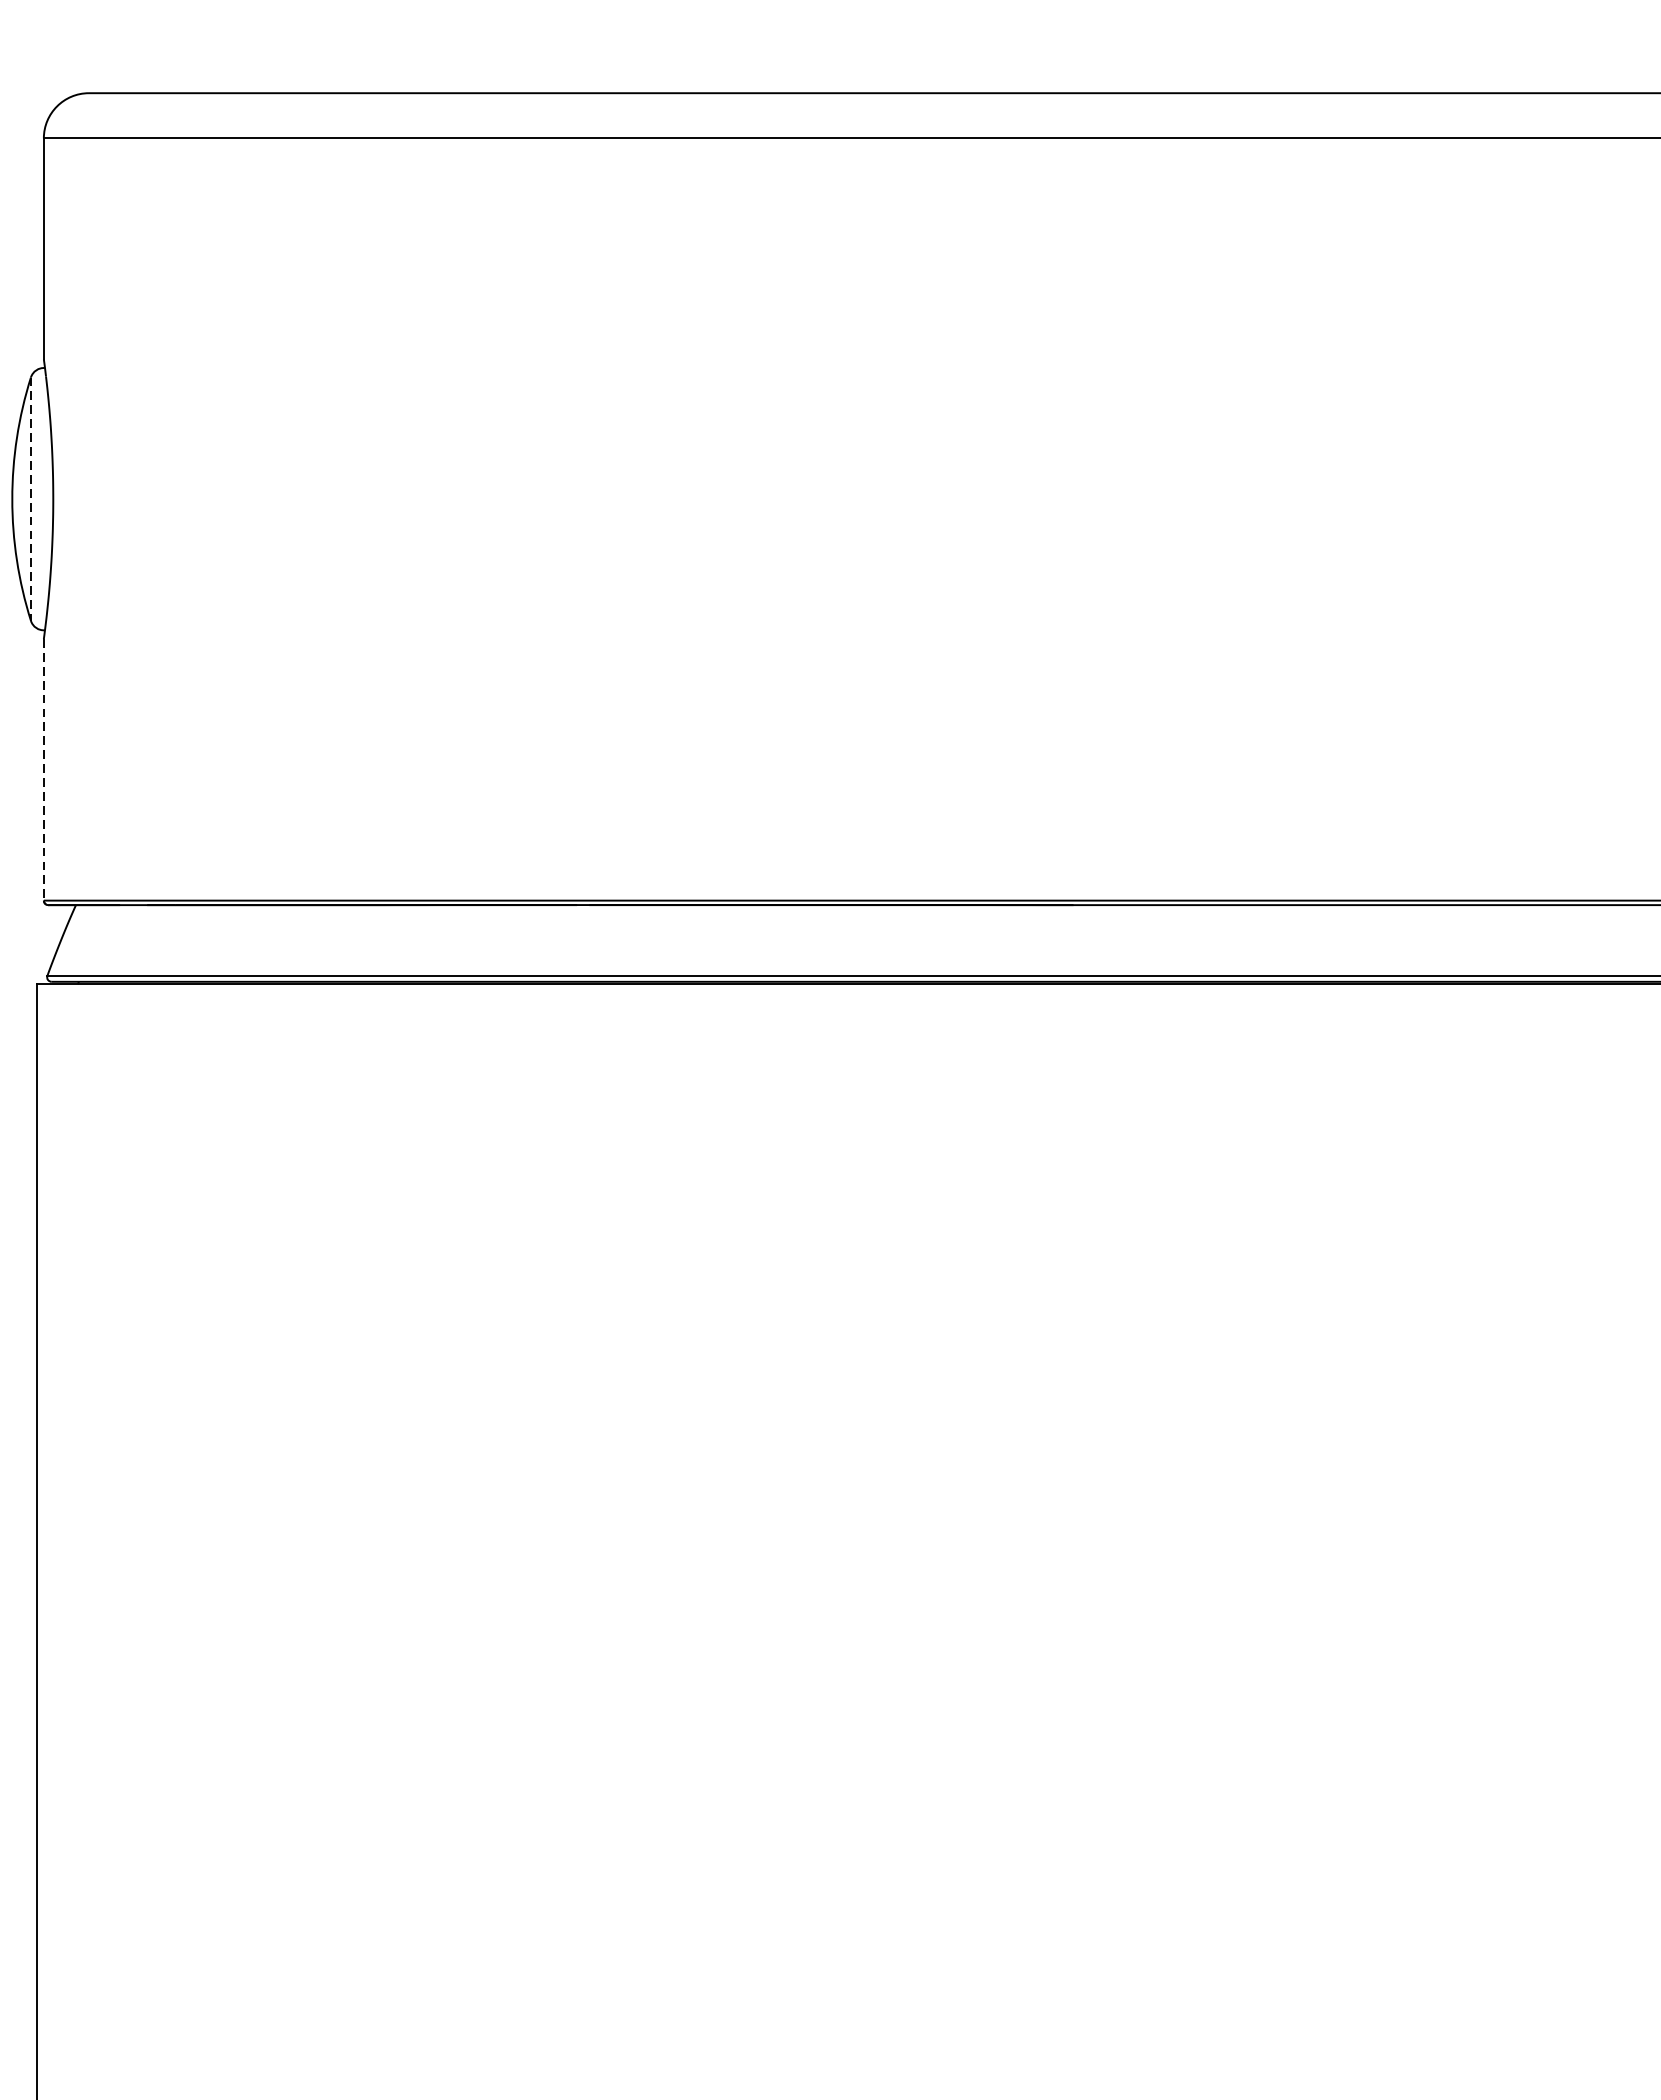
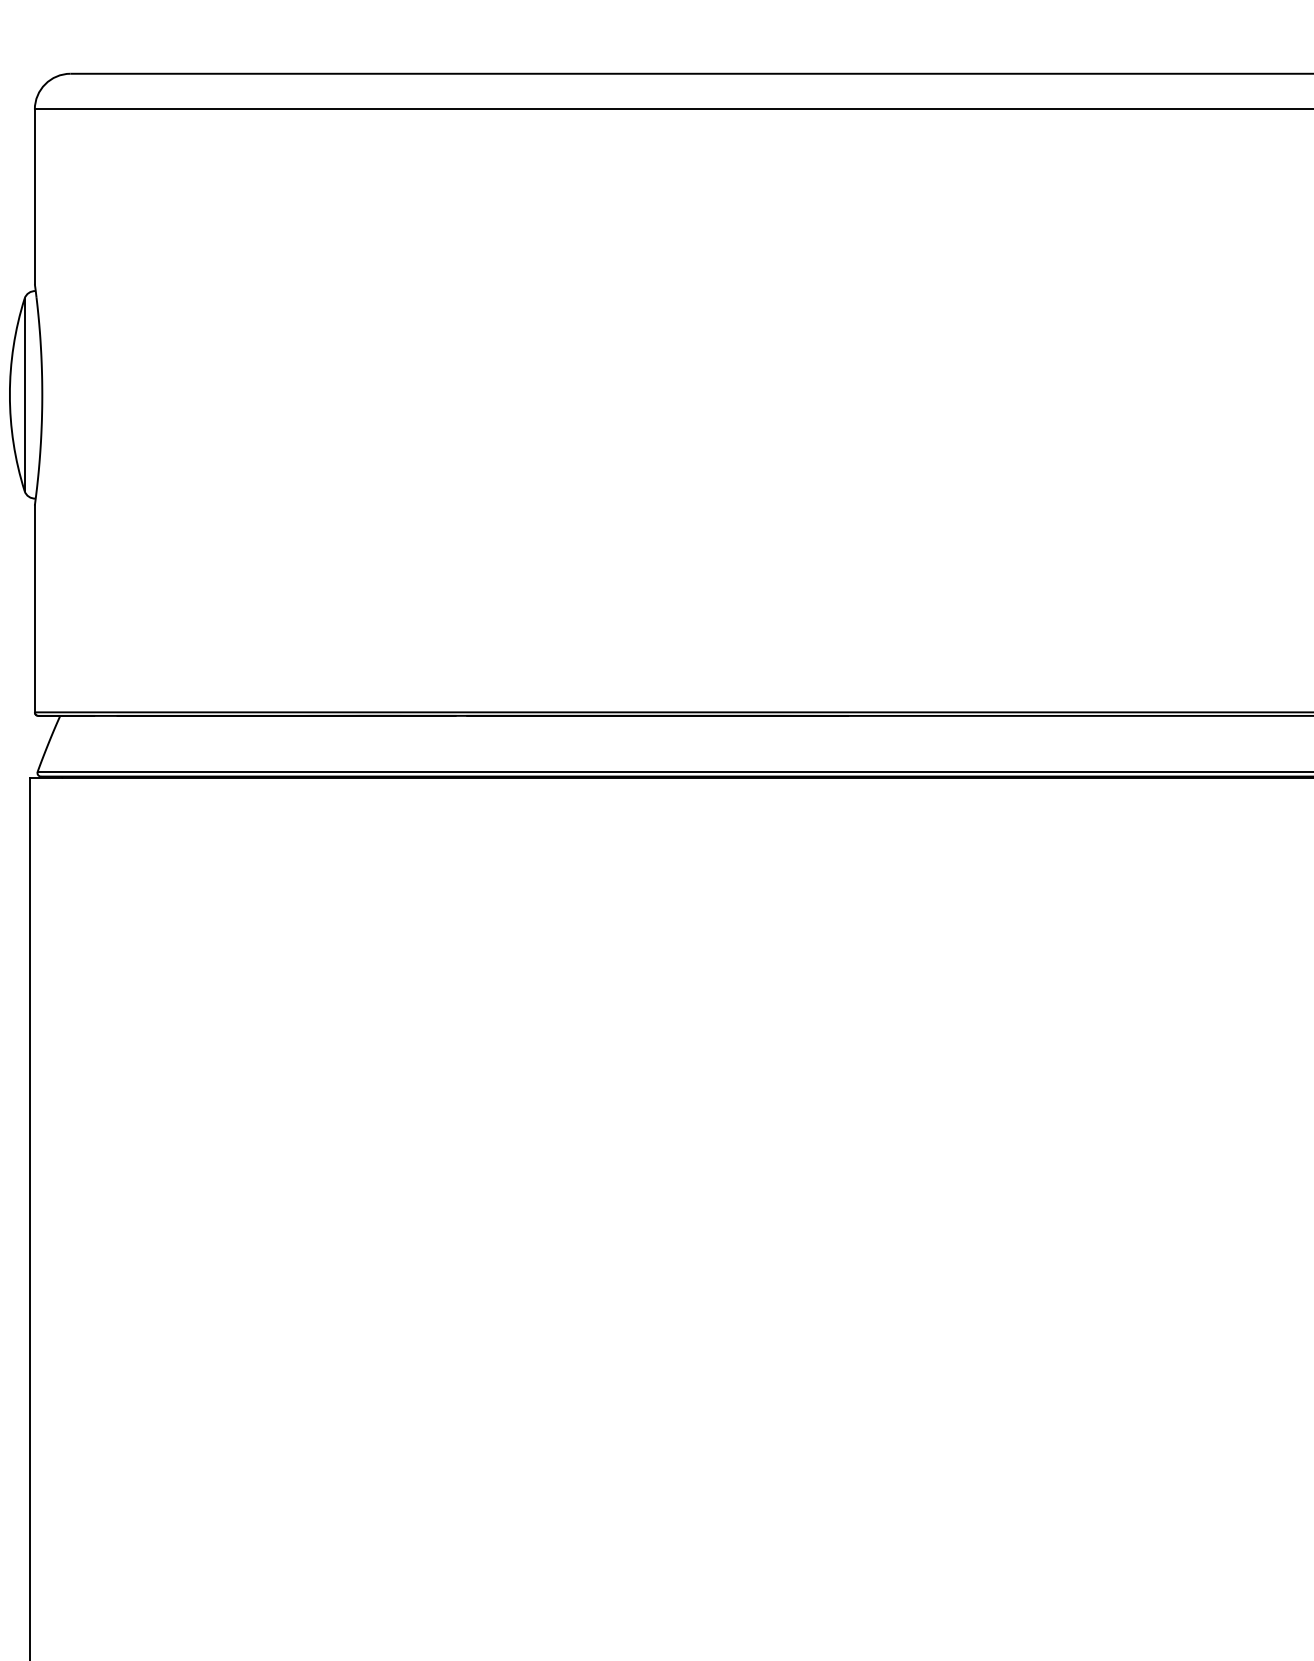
line: (30, 499) -> (24, 395), dashed -> solid
line: (43, 770) -> (34, 609), dashed -> solid

